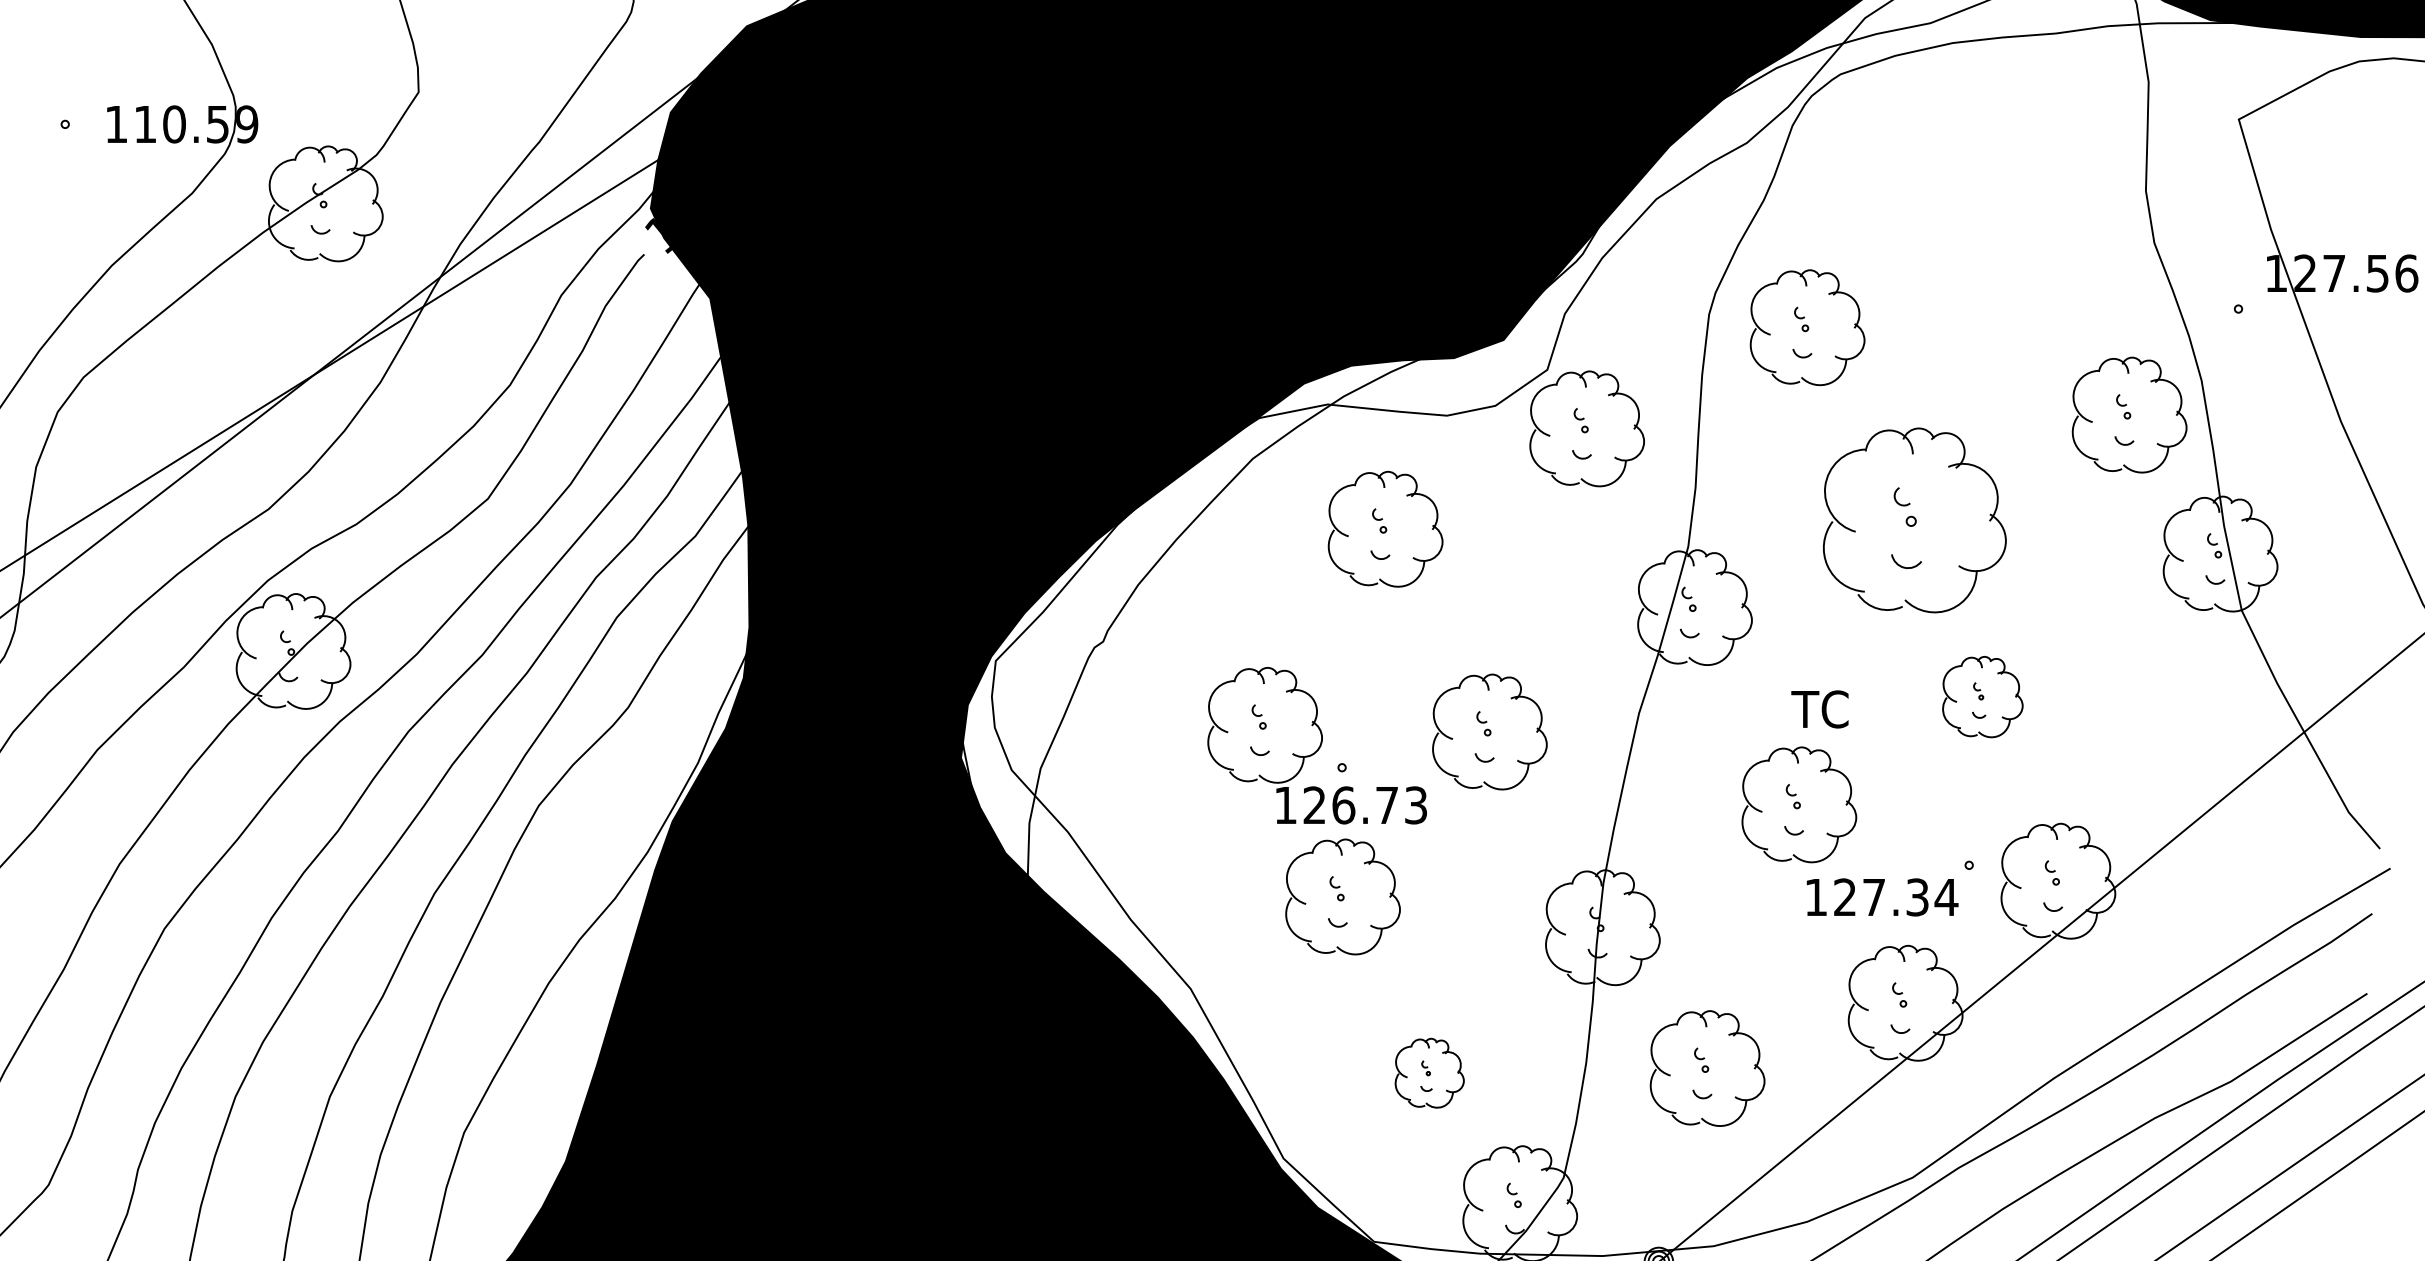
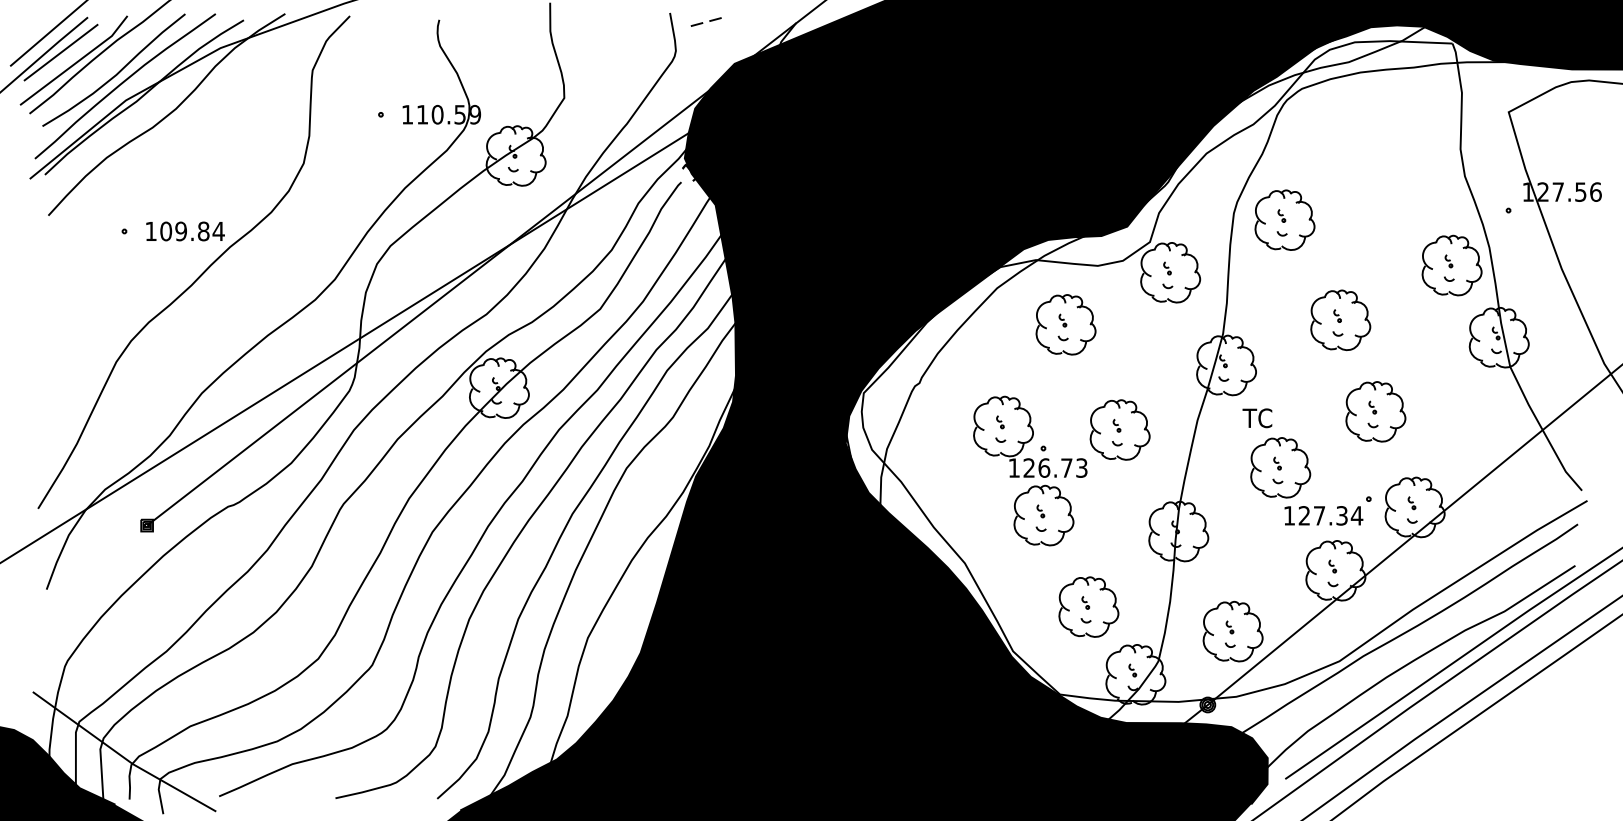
part: (1914, 520) -> (1340, 320), size x0.62
part: (1982, 696) -> (1375, 411), size x1.43
text: (1820, 709) -> (1257, 418), moved
part: (1706, 1068) -> (1232, 631), moved
part: (1428, 1072) -> (1088, 606), size x1.67

